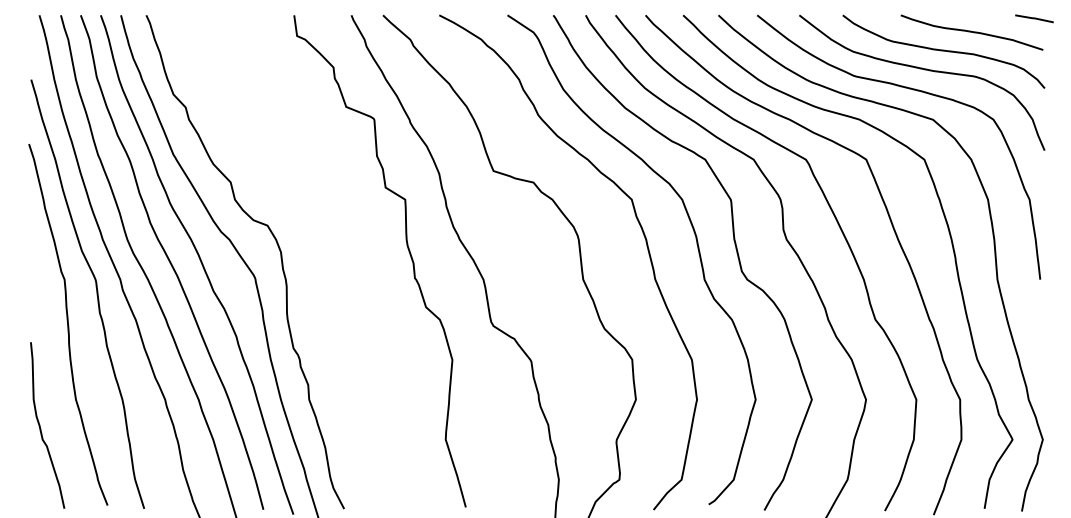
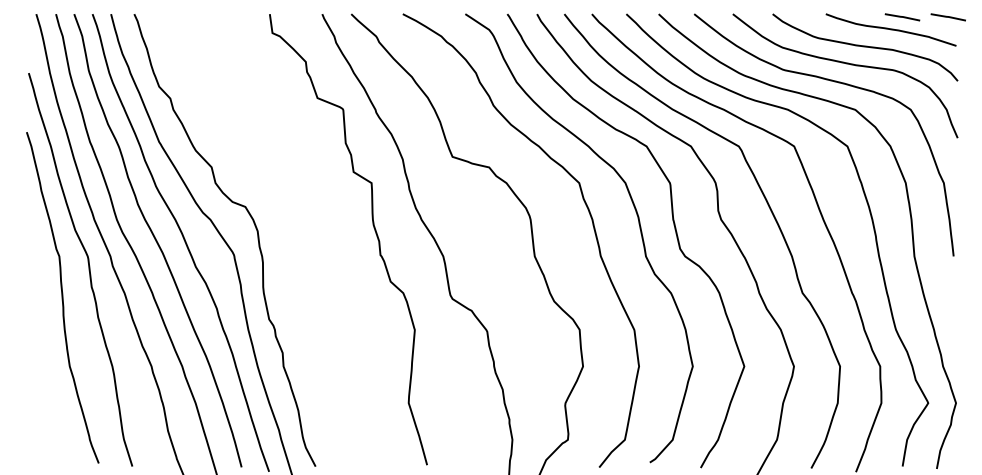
line: (984, 18) -> (902, 17), added
curve: (41, 428) -> (38, 392), removed

